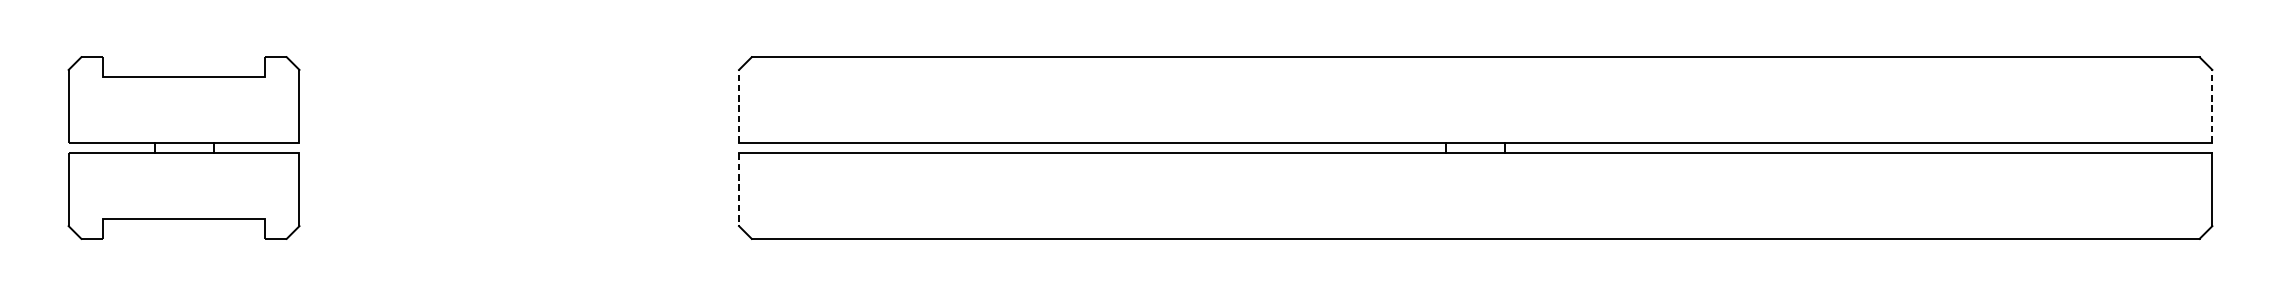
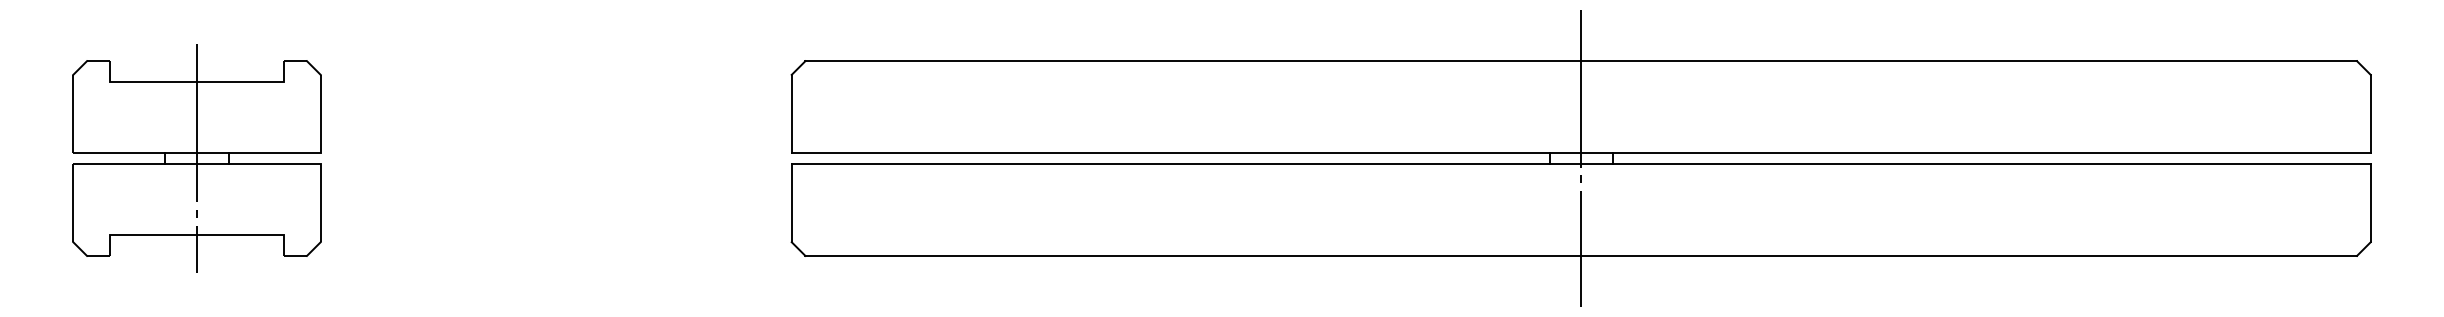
line: (738, 106) -> (791, 113), dashed -> solid
line: (2212, 106) -> (2370, 113), dashed -> solid
line: (184, 148) -> (197, 158), added
line: (1475, 148) -> (1581, 158), added
line: (738, 189) -> (791, 203), dashed -> solid

